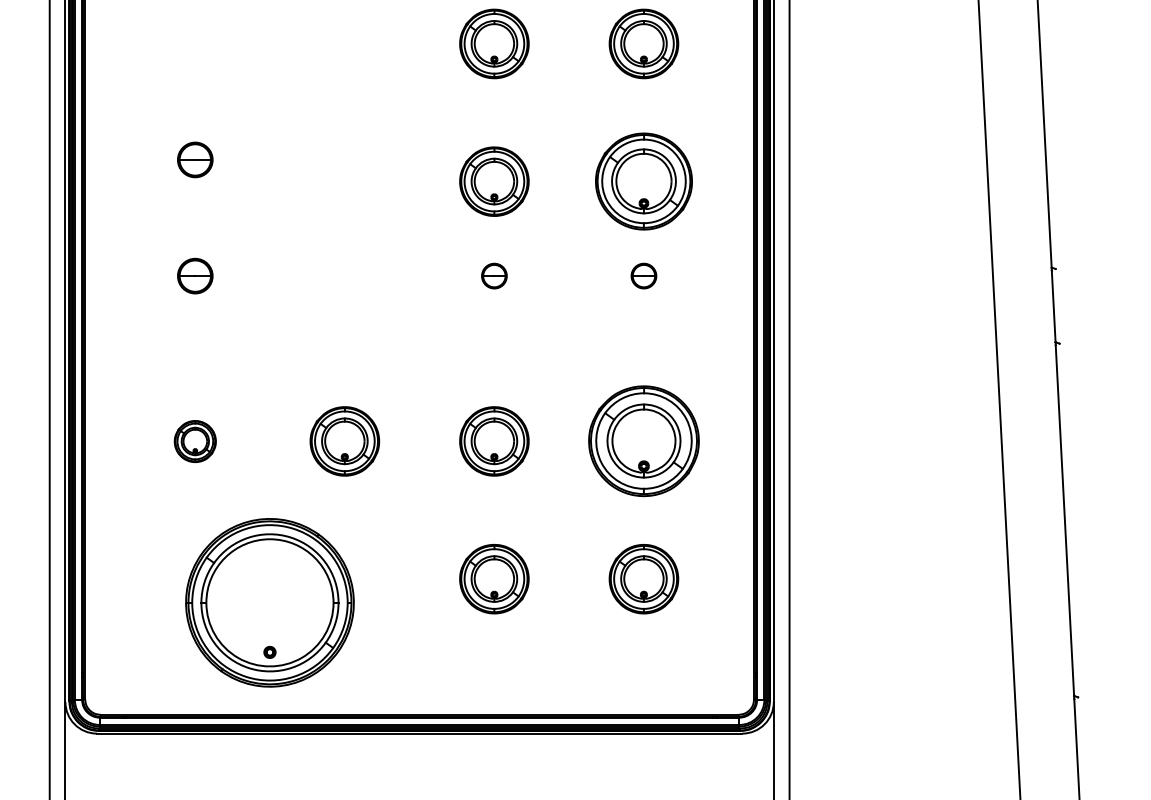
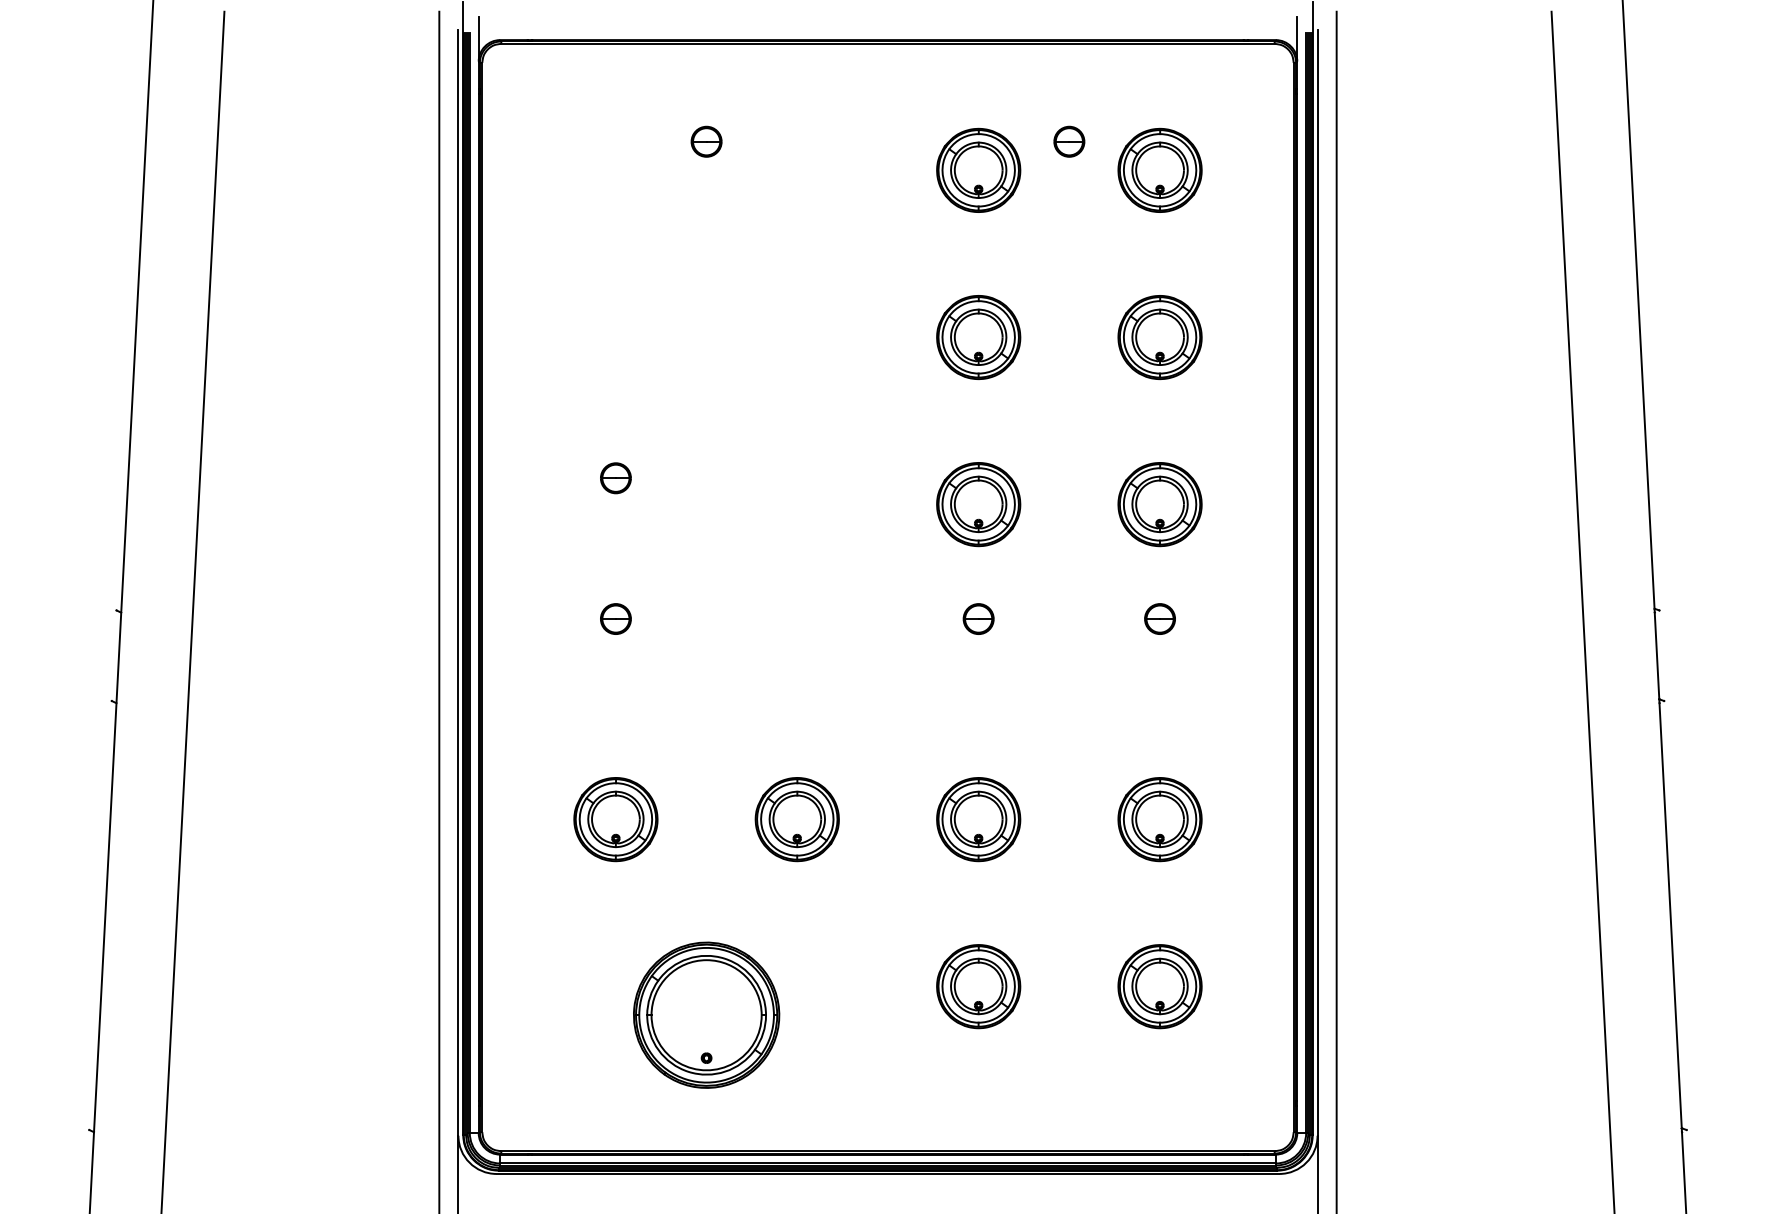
part: (194, 160) -> (615, 478), size x0.71
part: (643, 181) -> (1159, 504), size x0.71
part: (194, 275) -> (615, 618), size x0.71
part: (194, 441) -> (615, 819), size x1.67
part: (643, 441) -> (1159, 819), size x0.62
part: (269, 602) -> (706, 1014), size x0.71

